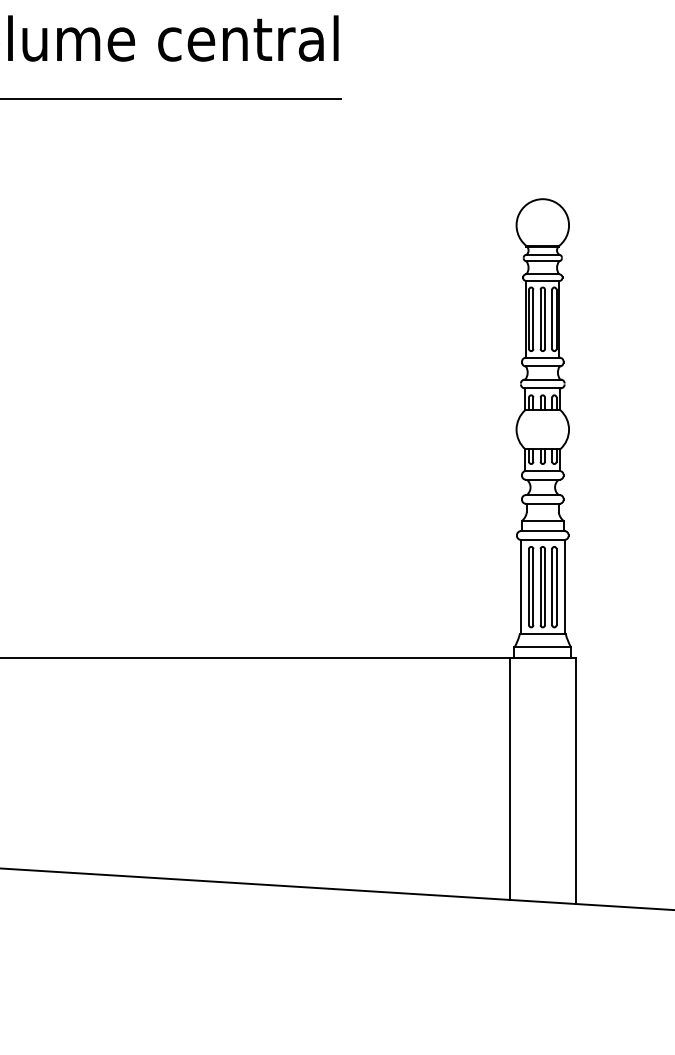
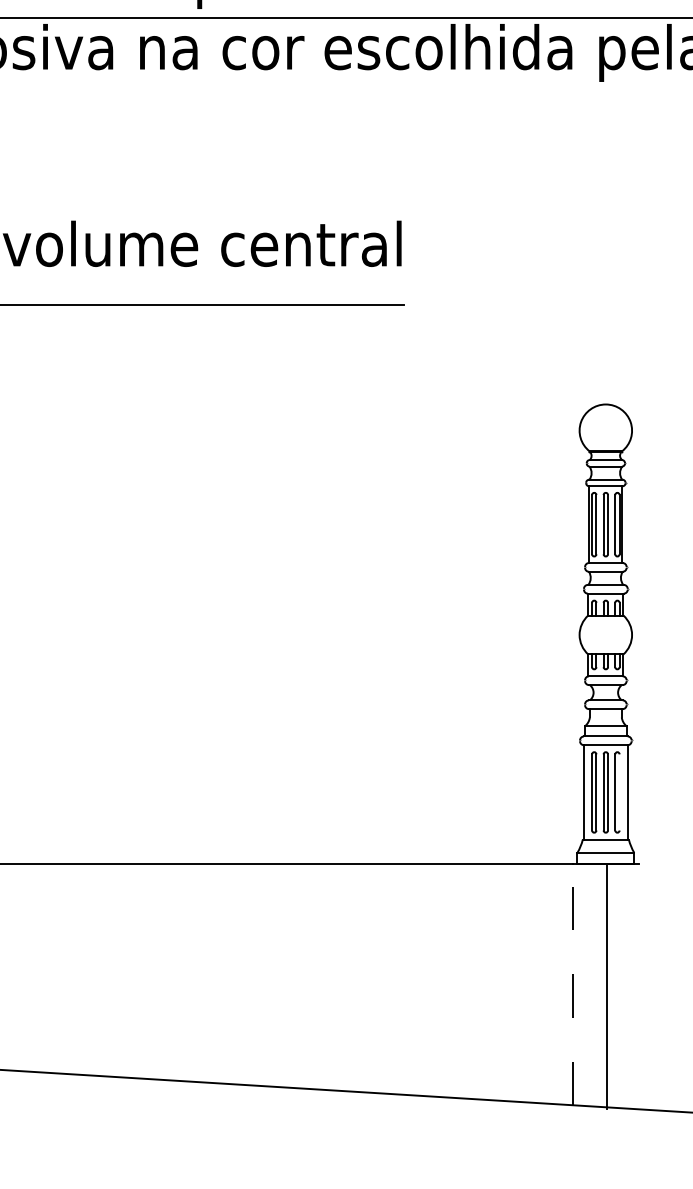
line: (556, 587) -> (619, 792), removed
line: (510, 779) -> (573, 984), solid -> dashed
line: (575, 781) -> (606, 986), moved

